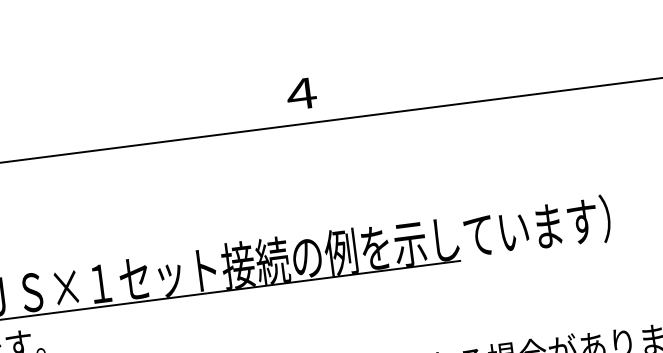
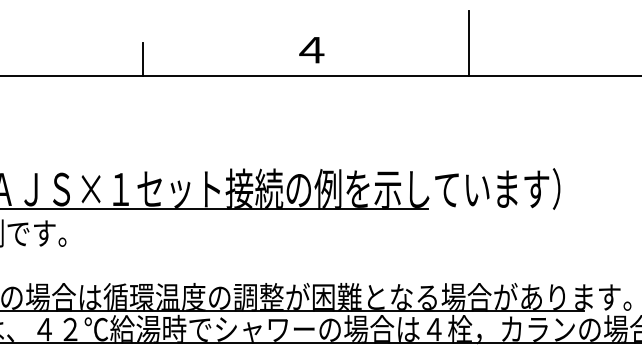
line: (483, 61) -> (469, 42), added
line: (106, 129) -> (142, 59), added

